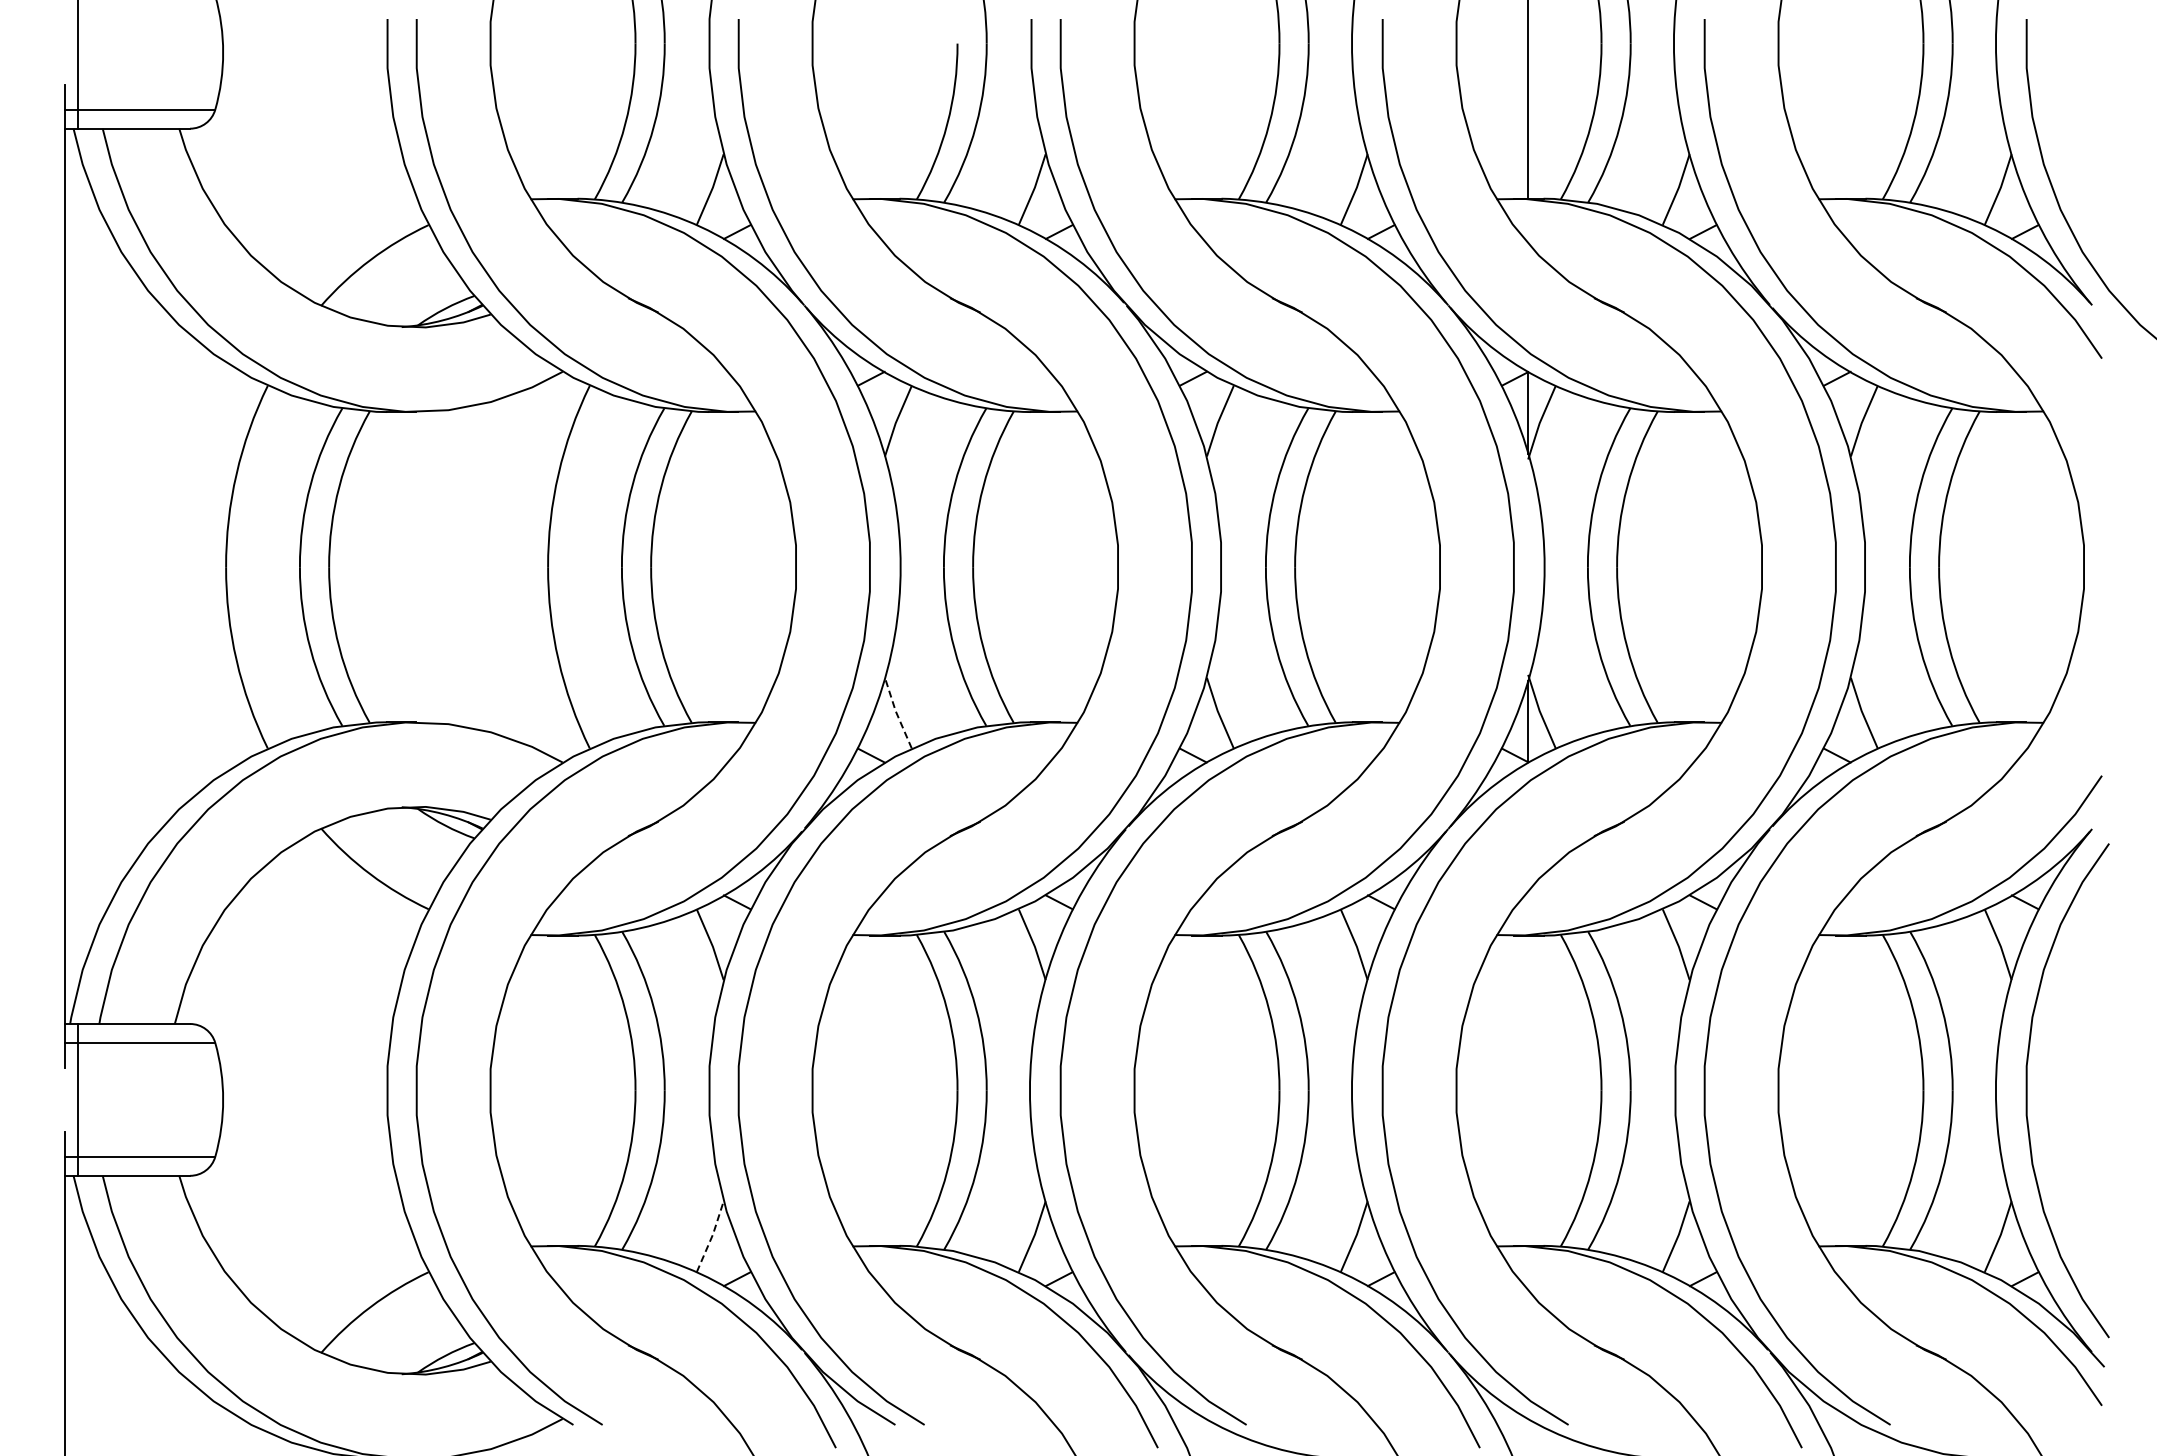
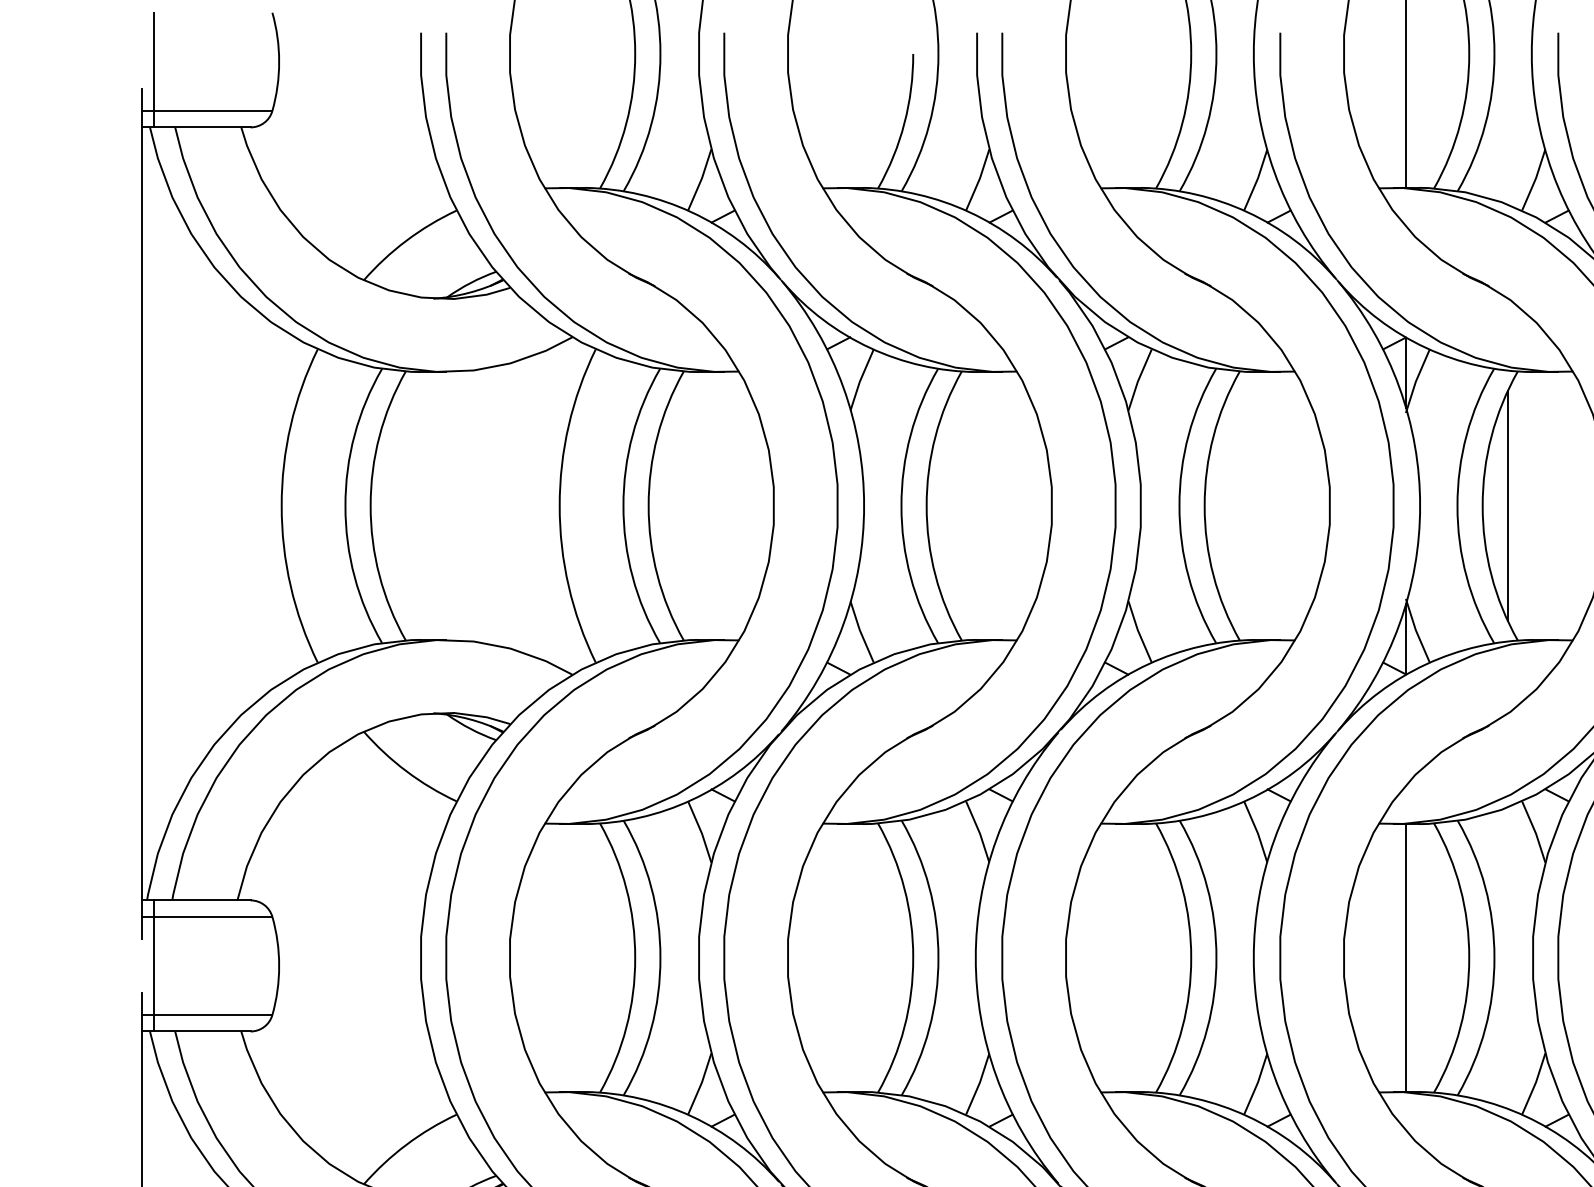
line: (1645, 567) -> (1507, 506), added
line: (896, 712) -> (860, 631), dashed -> solid
line: (1528, 1090) -> (1406, 957), added
line: (712, 1236) -> (701, 1083), dashed -> solid

